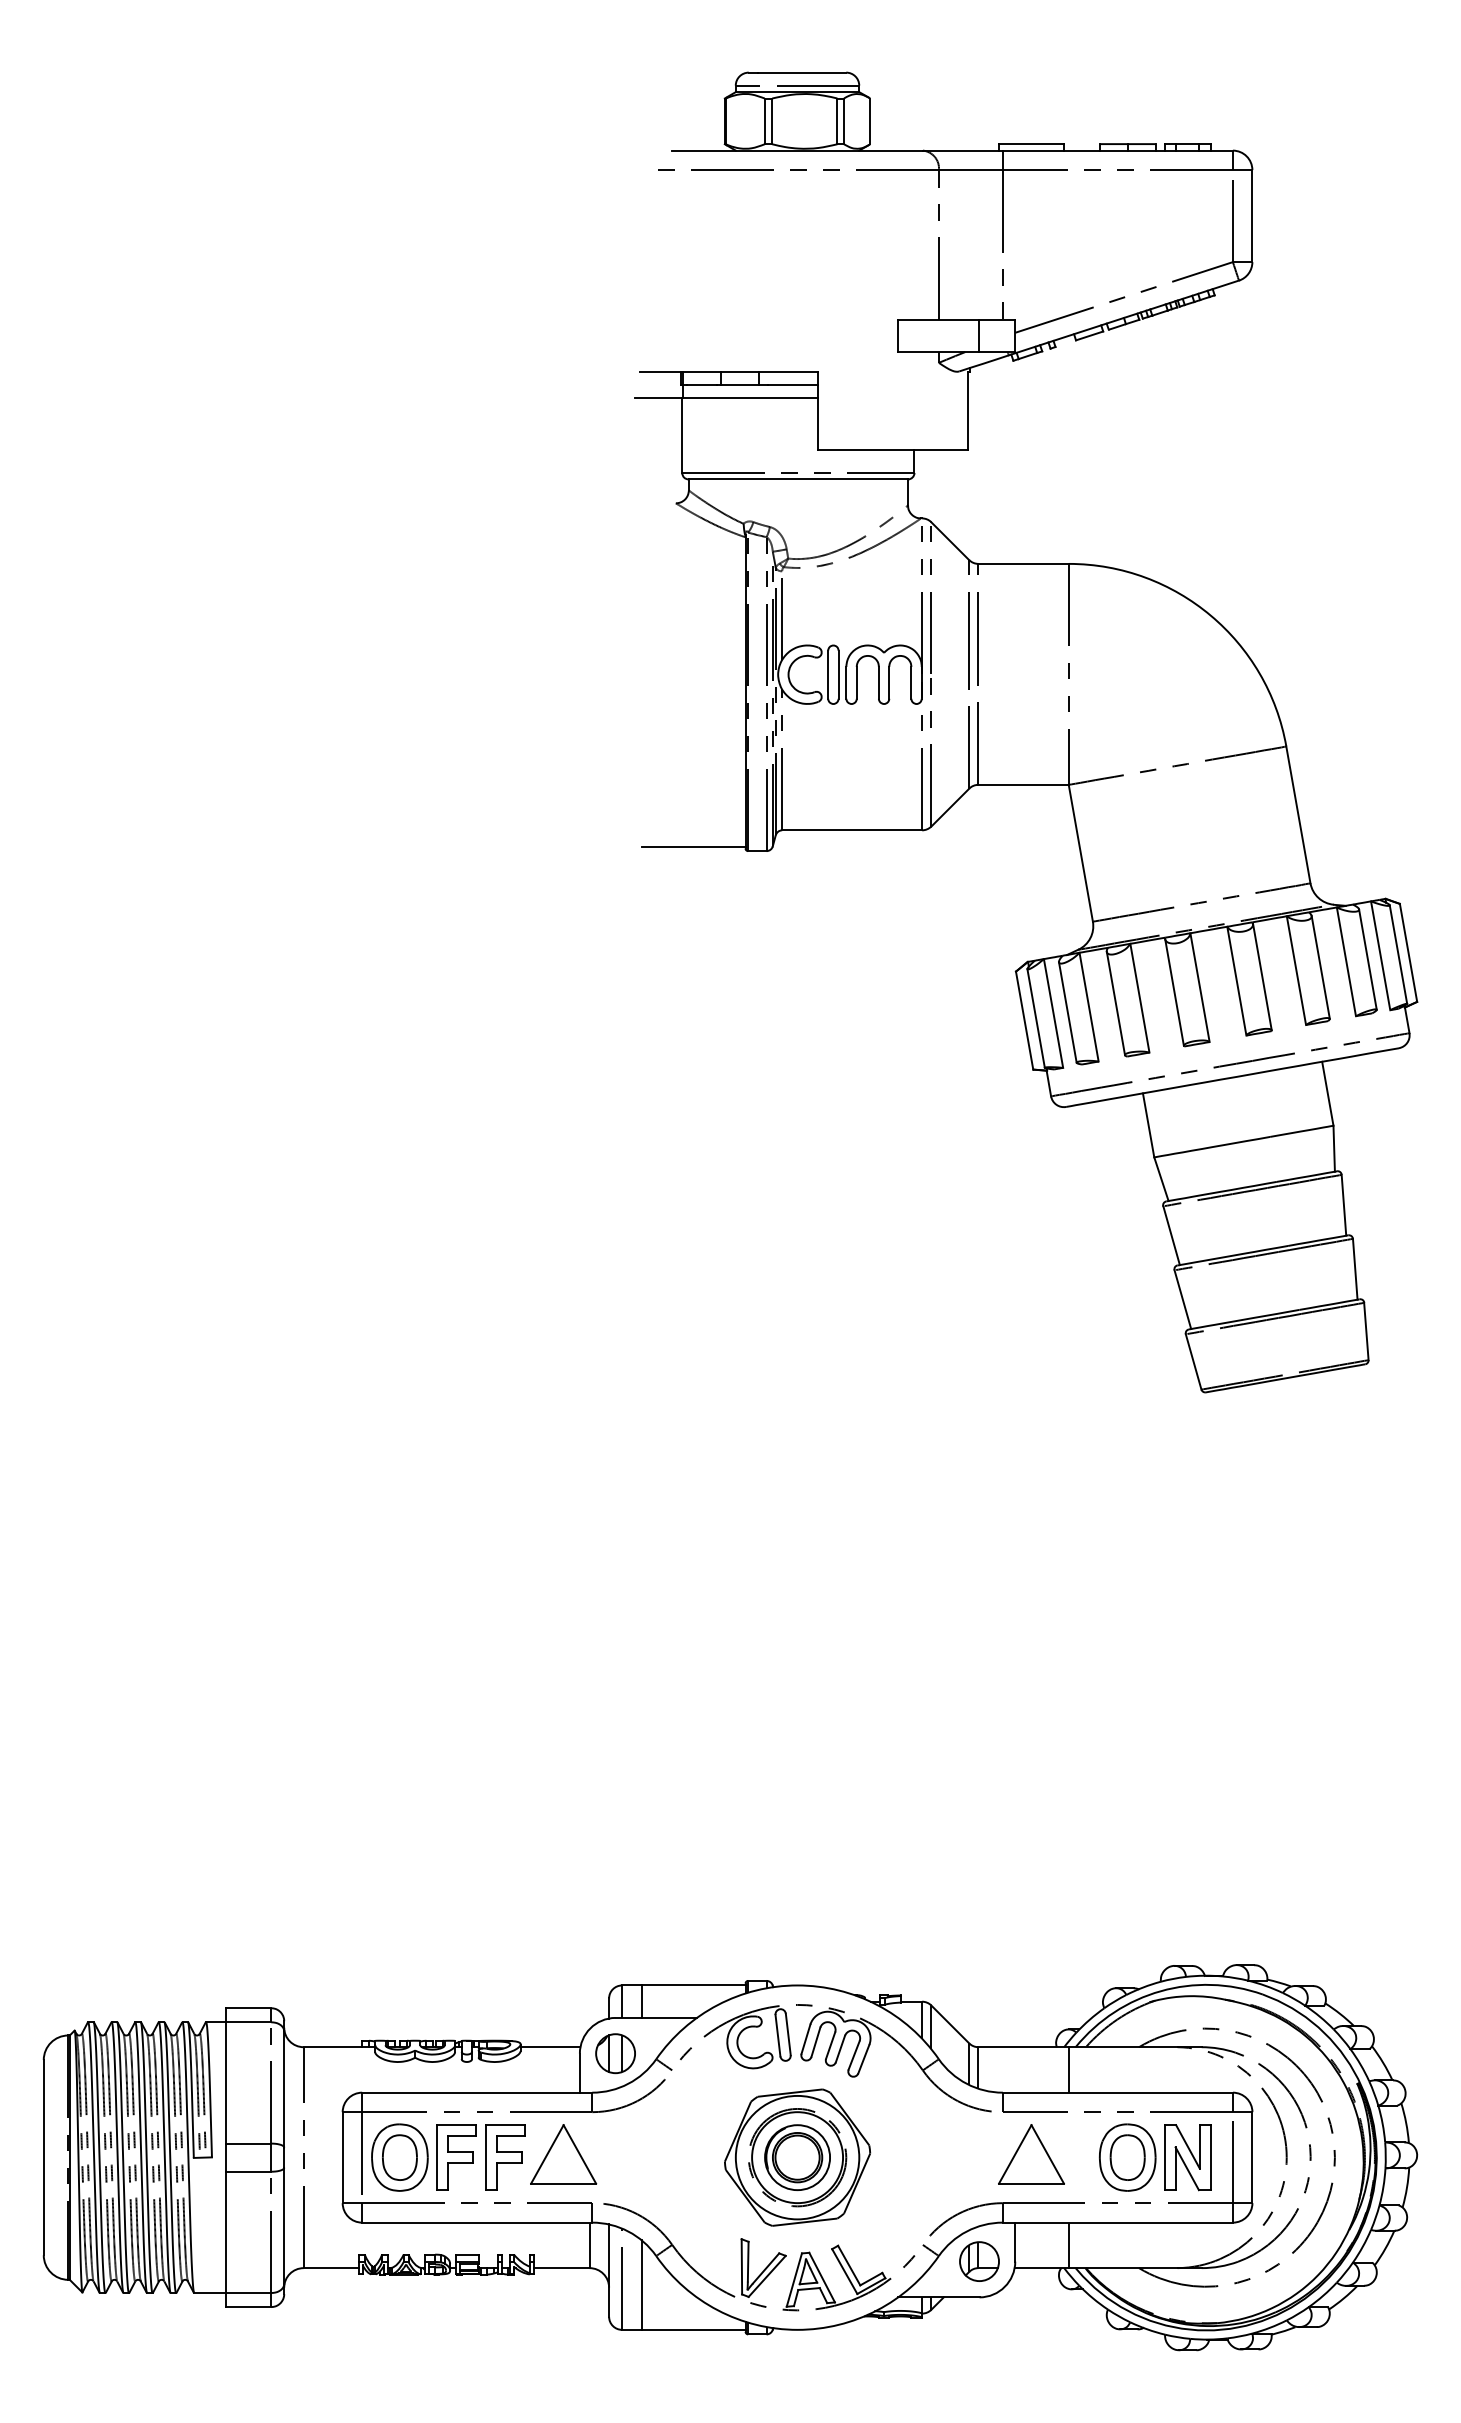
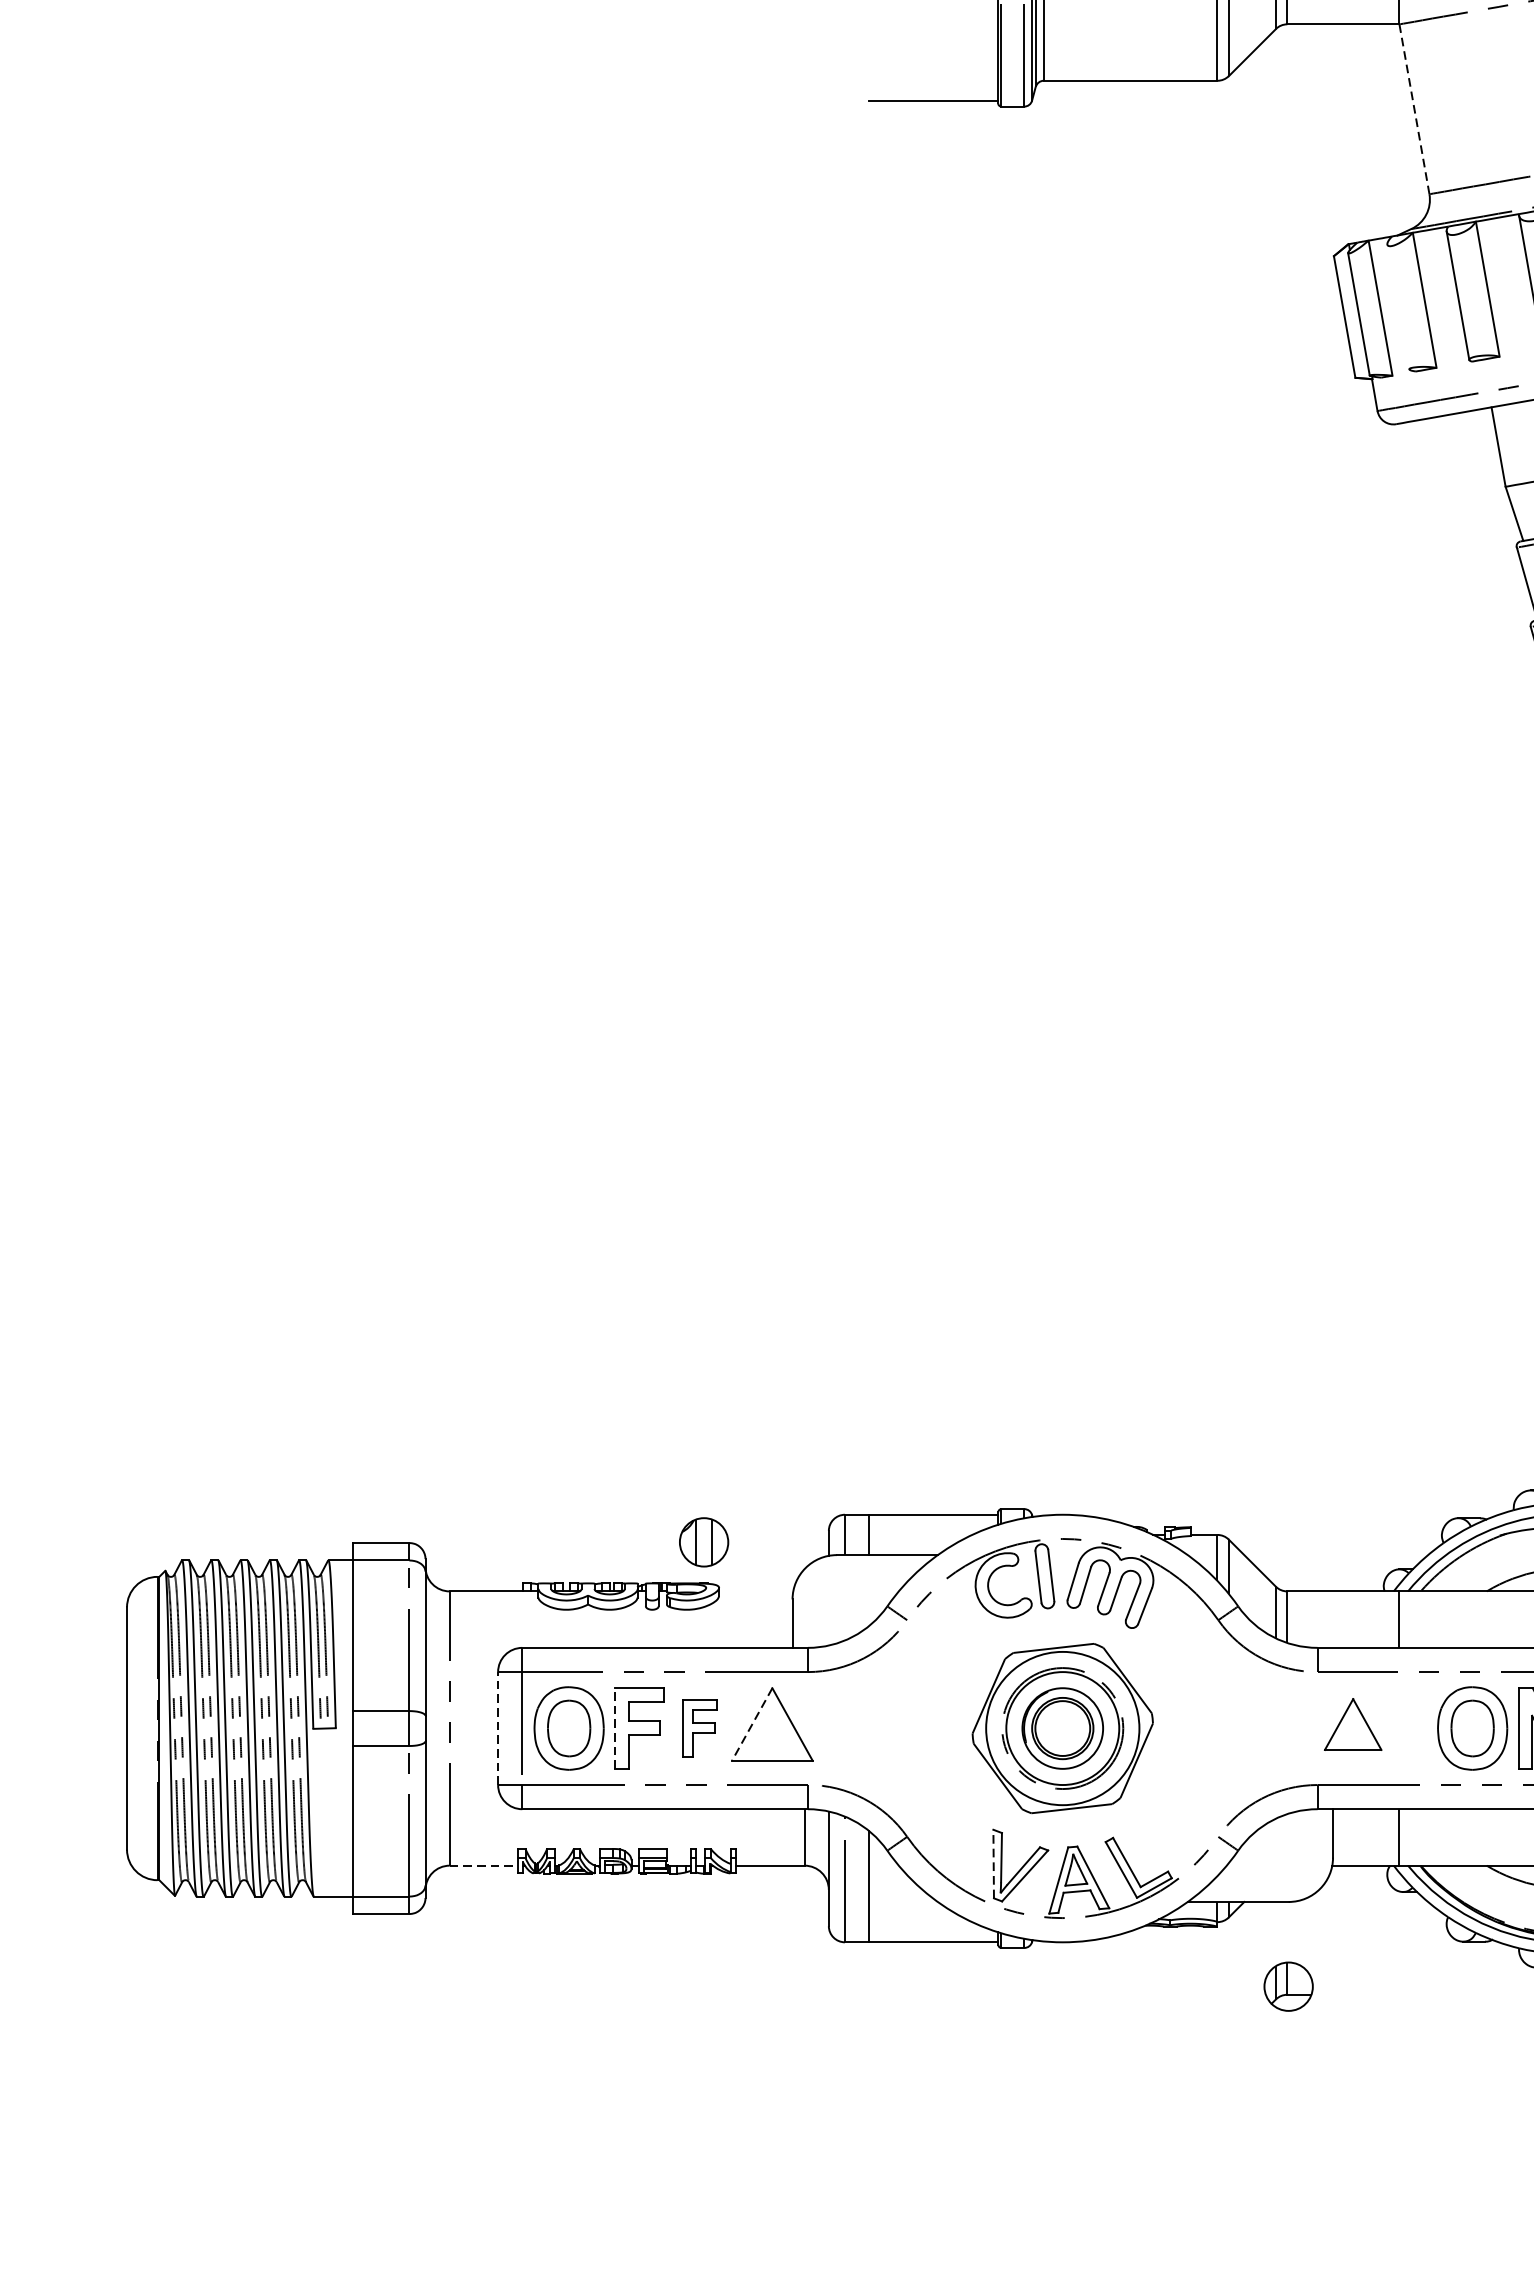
line: (1080, 853) -> (1414, 109), solid -> dashed
line: (1067, 1012) -> (1397, 306), removed
line: (550, 2047) -> (756, 1591), removed
part: (615, 2053) -> (703, 1542), moved
line: (547, 2154) -> (752, 1724), solid -> dashed
part: (1031, 2154) -> (1353, 1724), size x0.7
line: (342, 2157) -> (497, 1728), solid -> dashed
line: (436, 2157) -> (614, 1728), solid -> dashed
part: (505, 2157) -> (700, 1728), size x0.7
part: (979, 2261) -> (1288, 1986), moved
line: (741, 2266) -> (993, 1863), solid -> dashed
line: (331, 2268) -> (484, 1866), solid -> dashed

